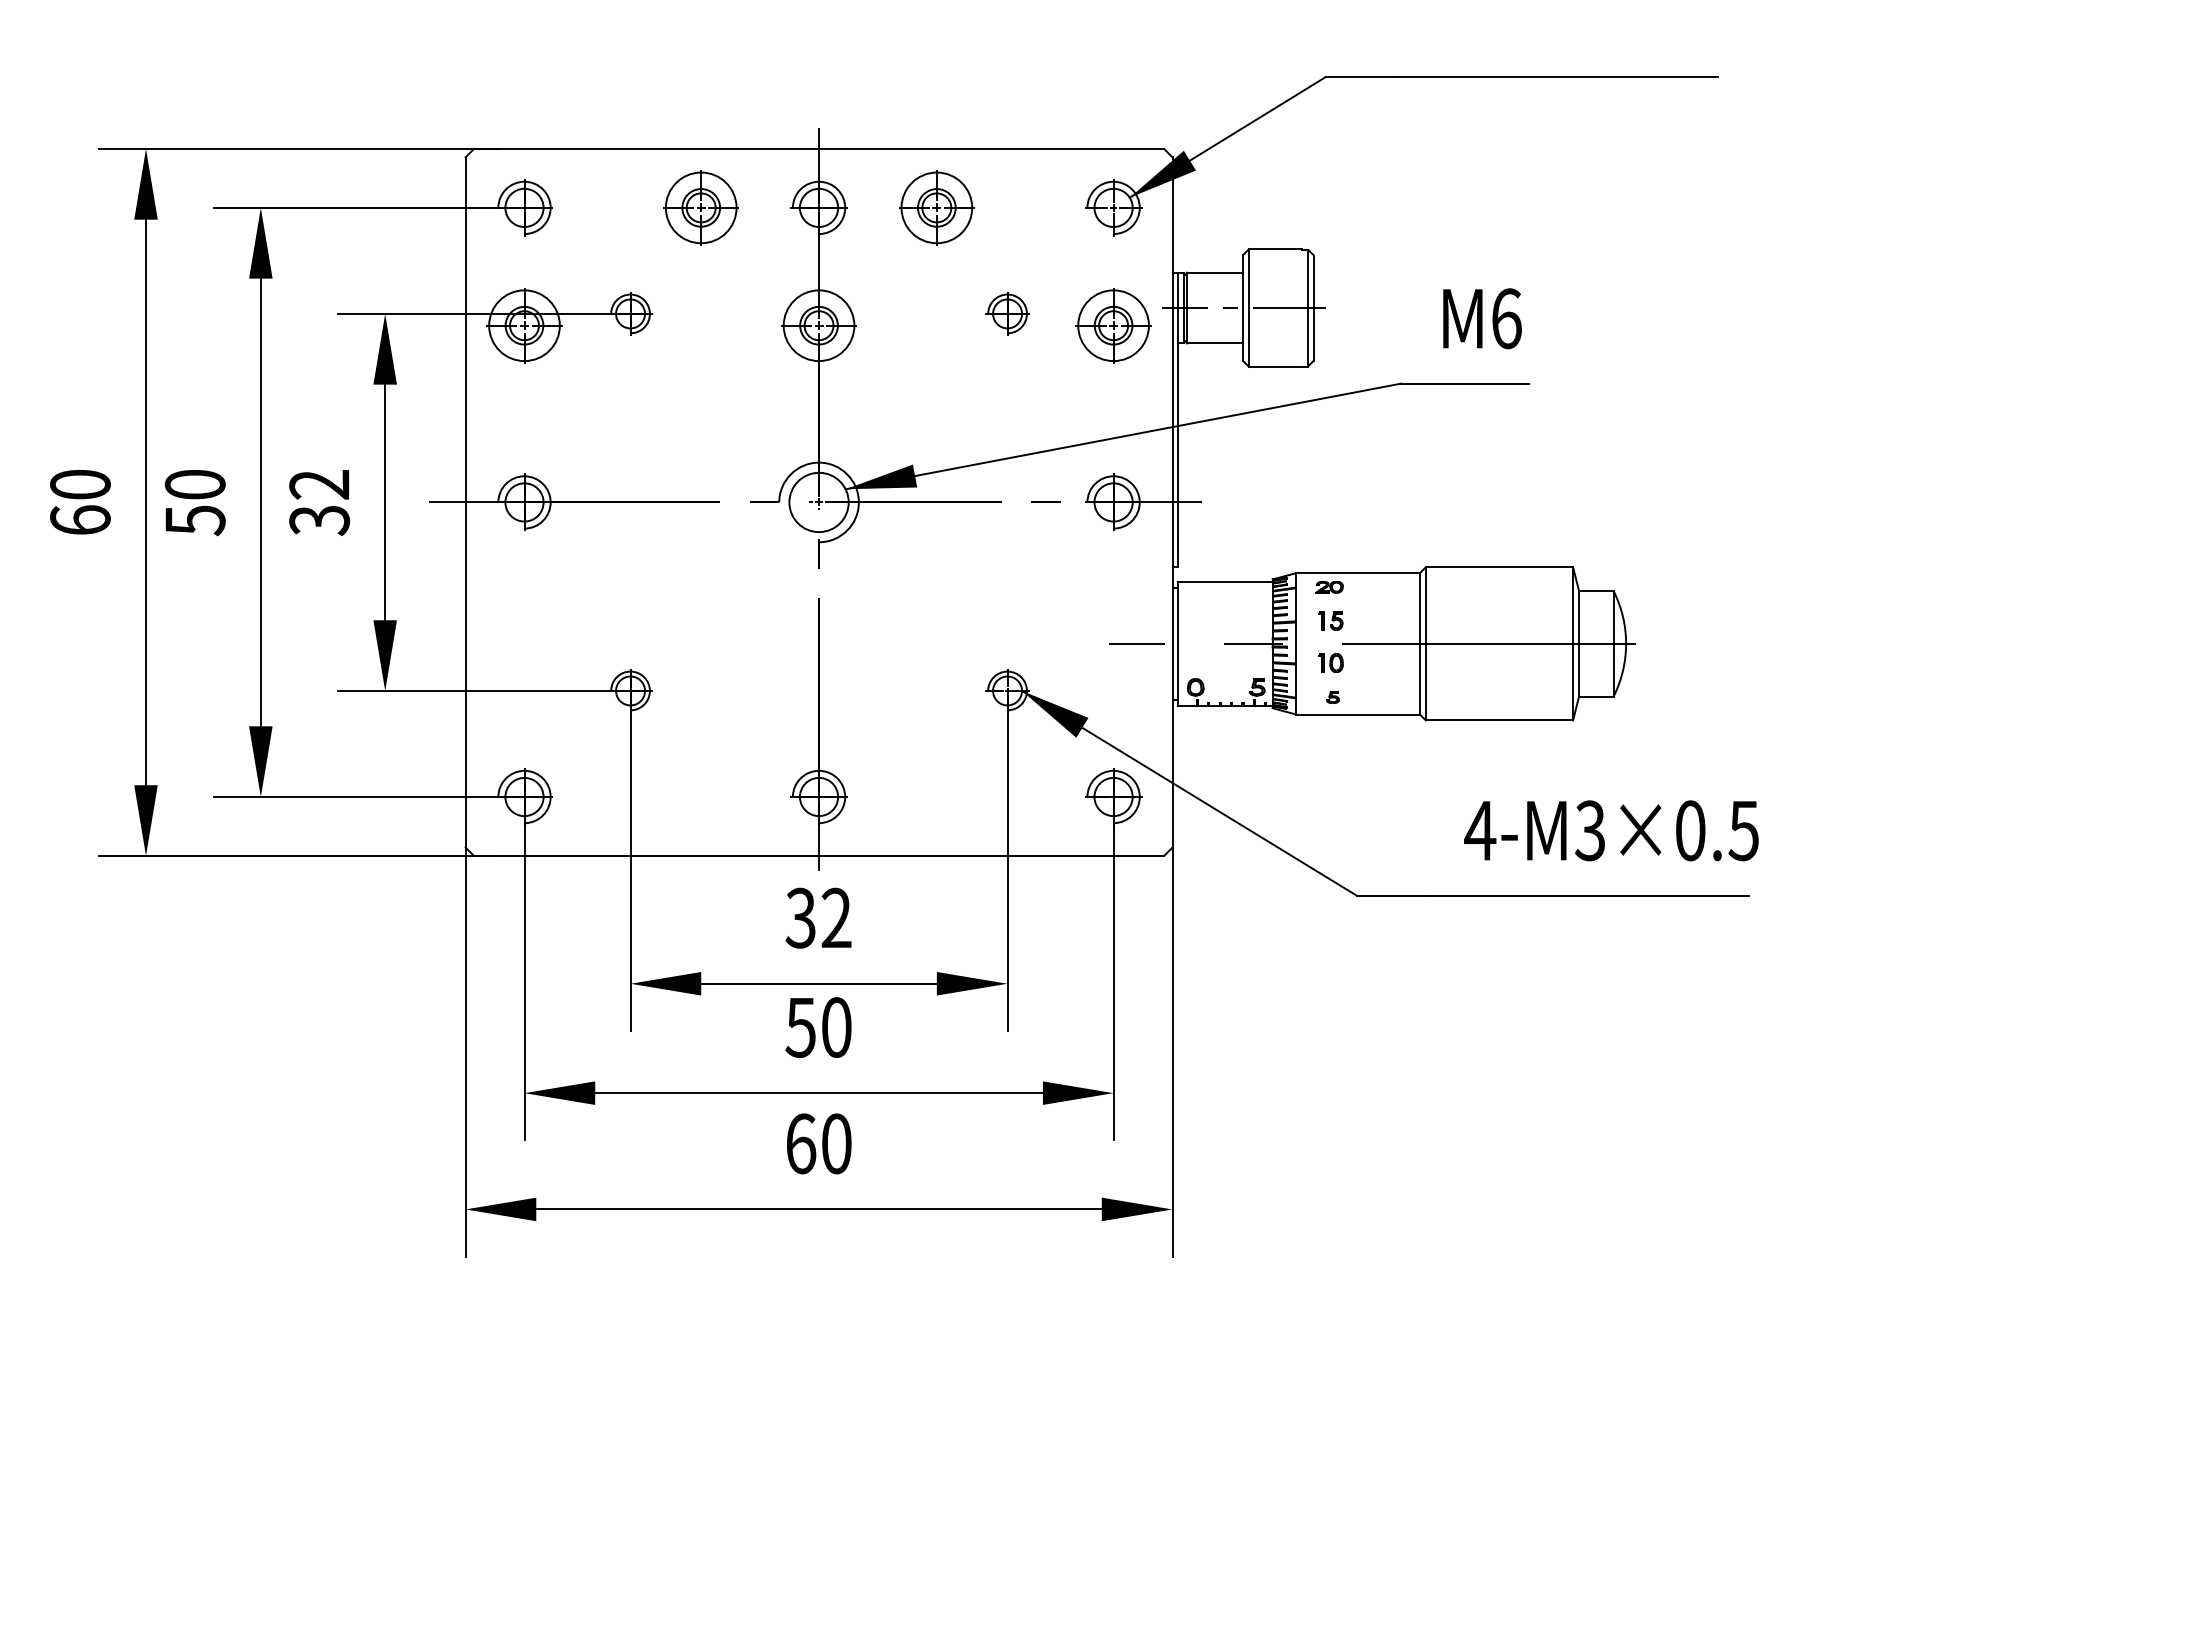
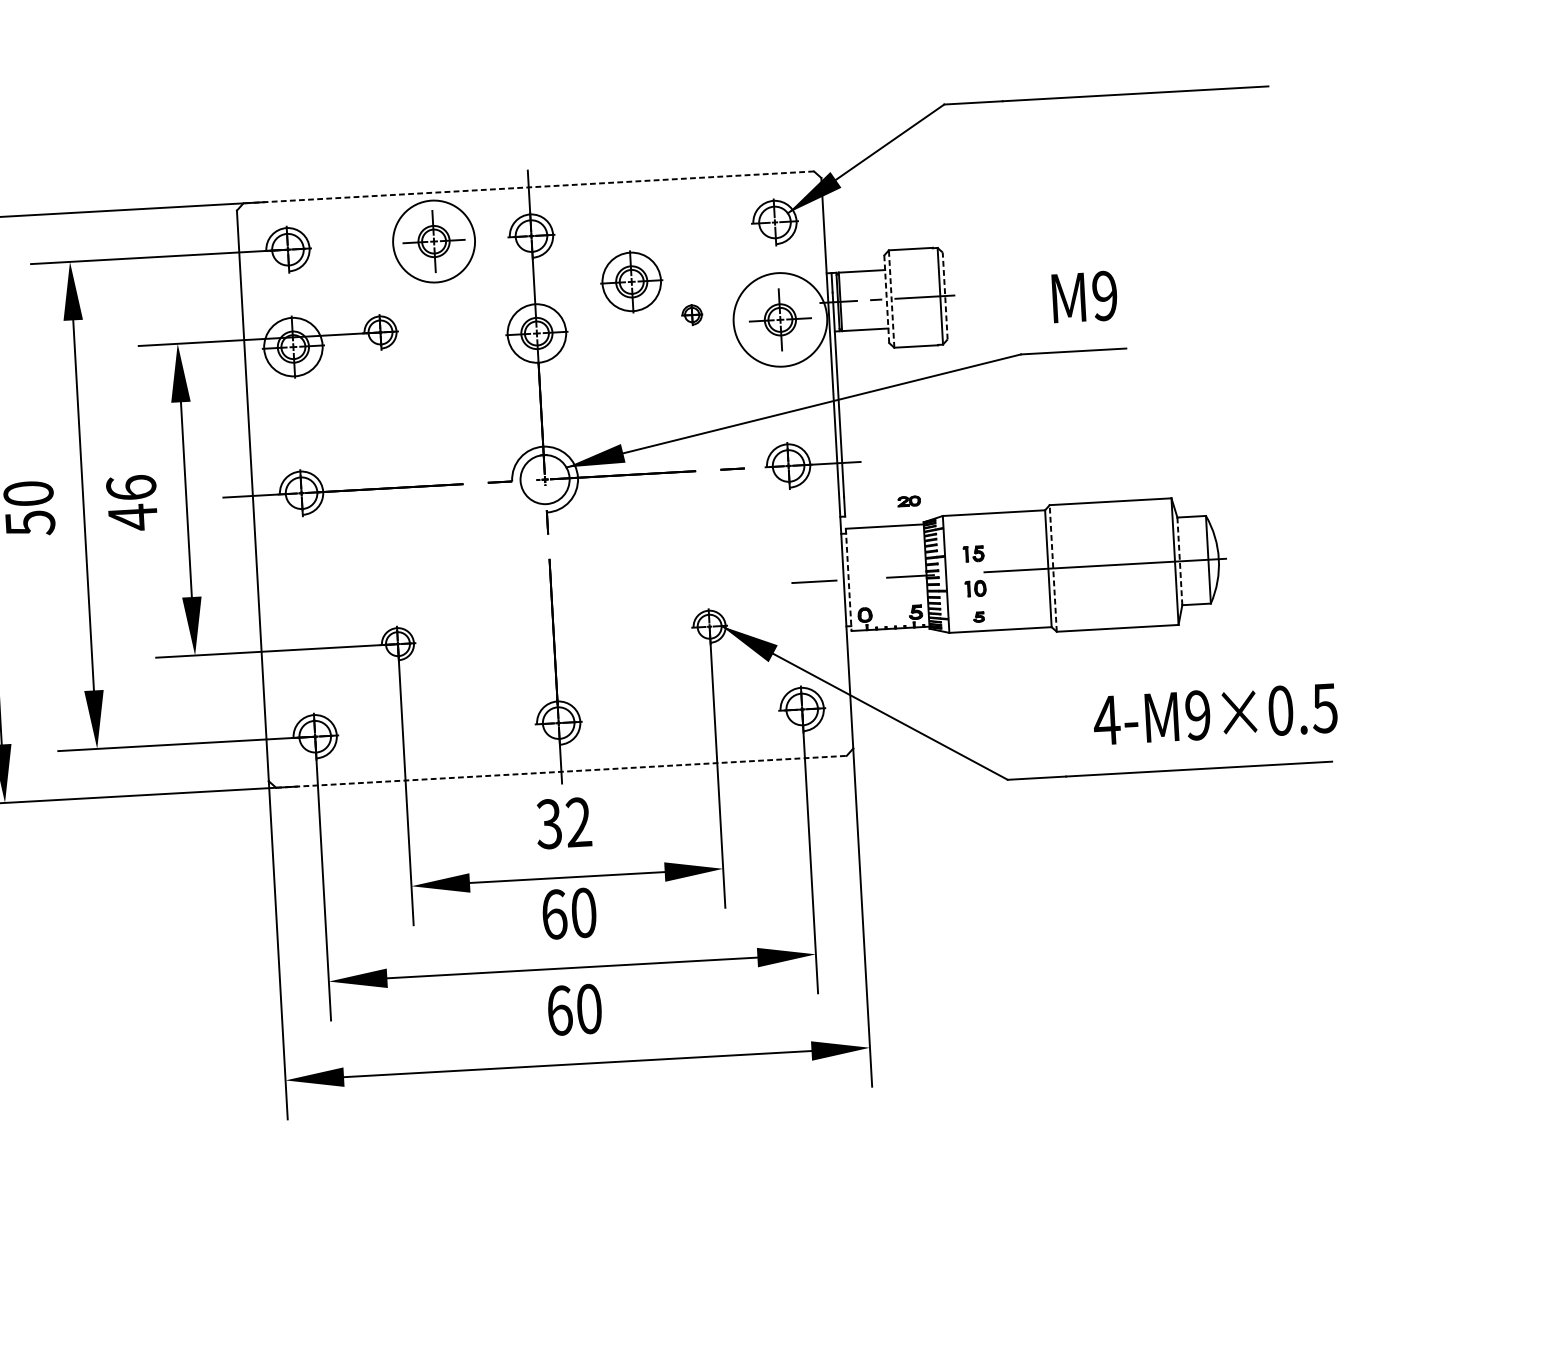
line: (818, 149) -> (528, 187), solid -> dashed
circle: (700, 207) -> (433, 241), size x1.4
part: (936, 207) -> (631, 281), moved
line: (1243, 308) -> (887, 299), solid -> dashed
line: (1249, 308) -> (891, 299), solid -> dashed
line: (1313, 308) -> (944, 296), solid -> dashed
part: (1007, 313) -> (692, 314), size x0.6
text: (1506, 318) -> (1104, 295), M6 -> M9
circle: (1113, 325) -> (780, 319), size x1.6
text: (319, 502) -> (132, 502), 32 -> 46
part: (1329, 587) -> (909, 501), moved
line: (1178, 643) -> (848, 579), solid -> dashed
line: (1425, 643) -> (1052, 568), solid -> dashed
line: (1578, 643) -> (1179, 561), solid -> dashed
text: (1590, 830) -> (1198, 715), 4-M3×0.5 -> 4-M9×0.5
line: (819, 855) -> (561, 771), solid -> dashed
text: (800, 1027) -> (554, 914), 50 -> 60

